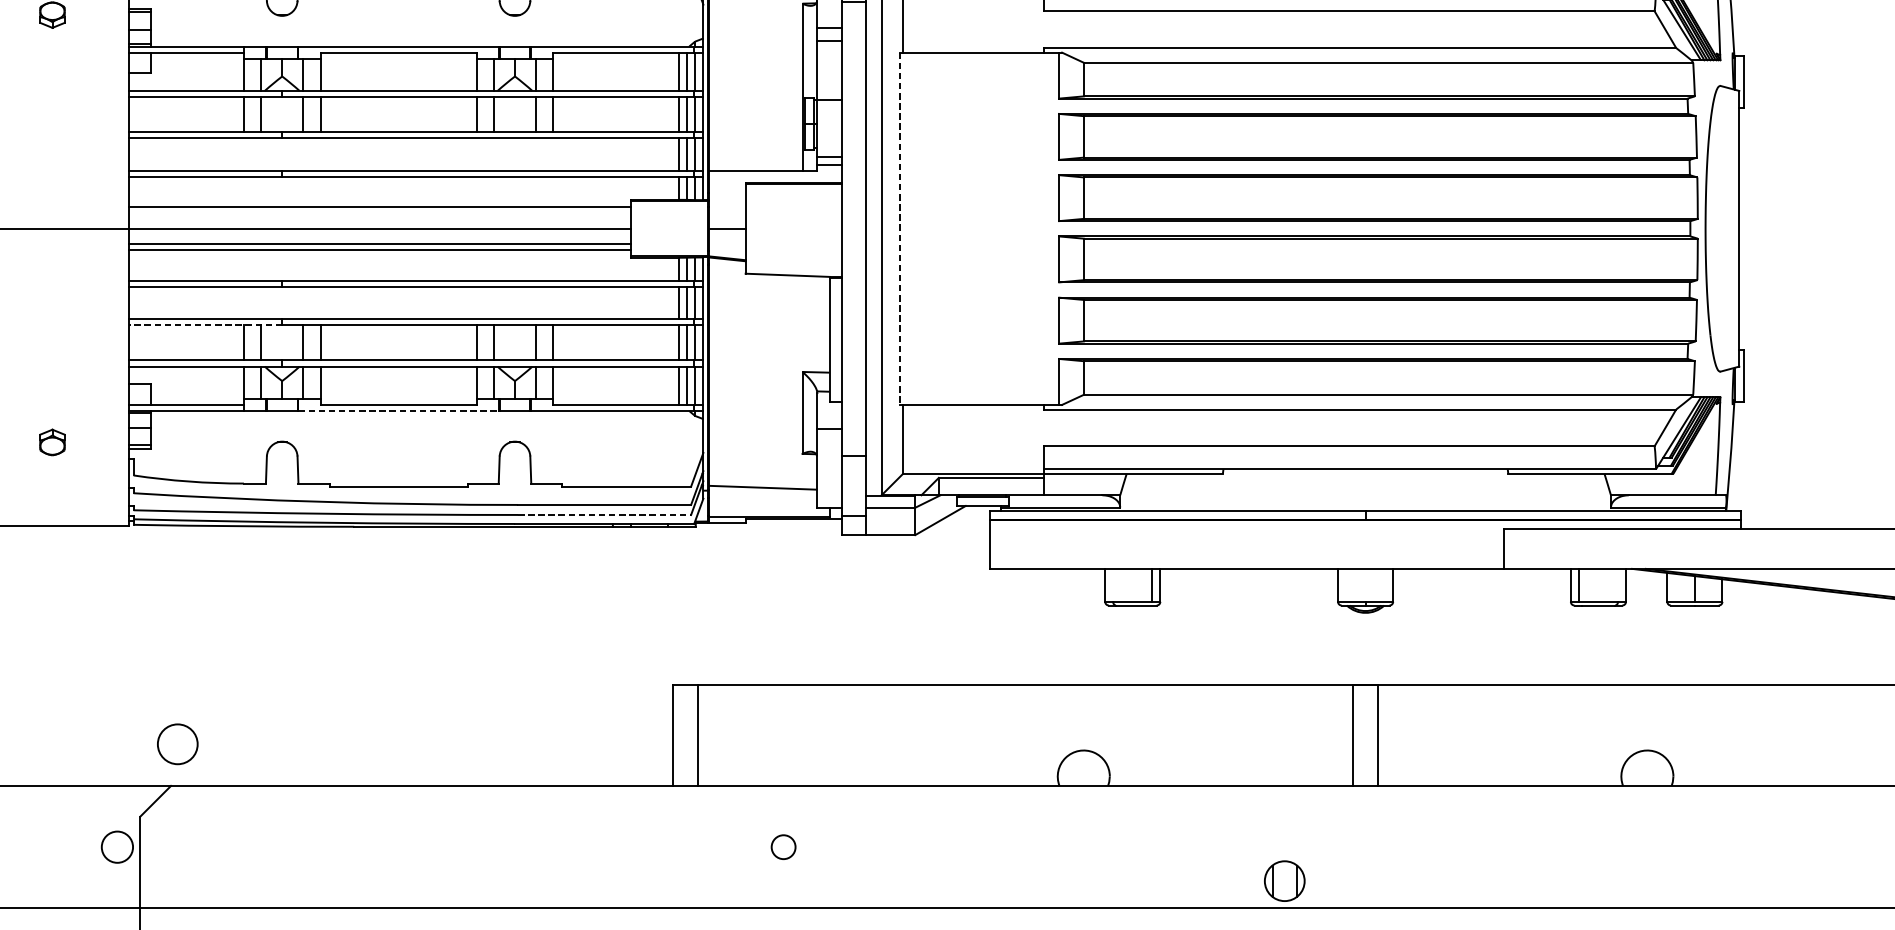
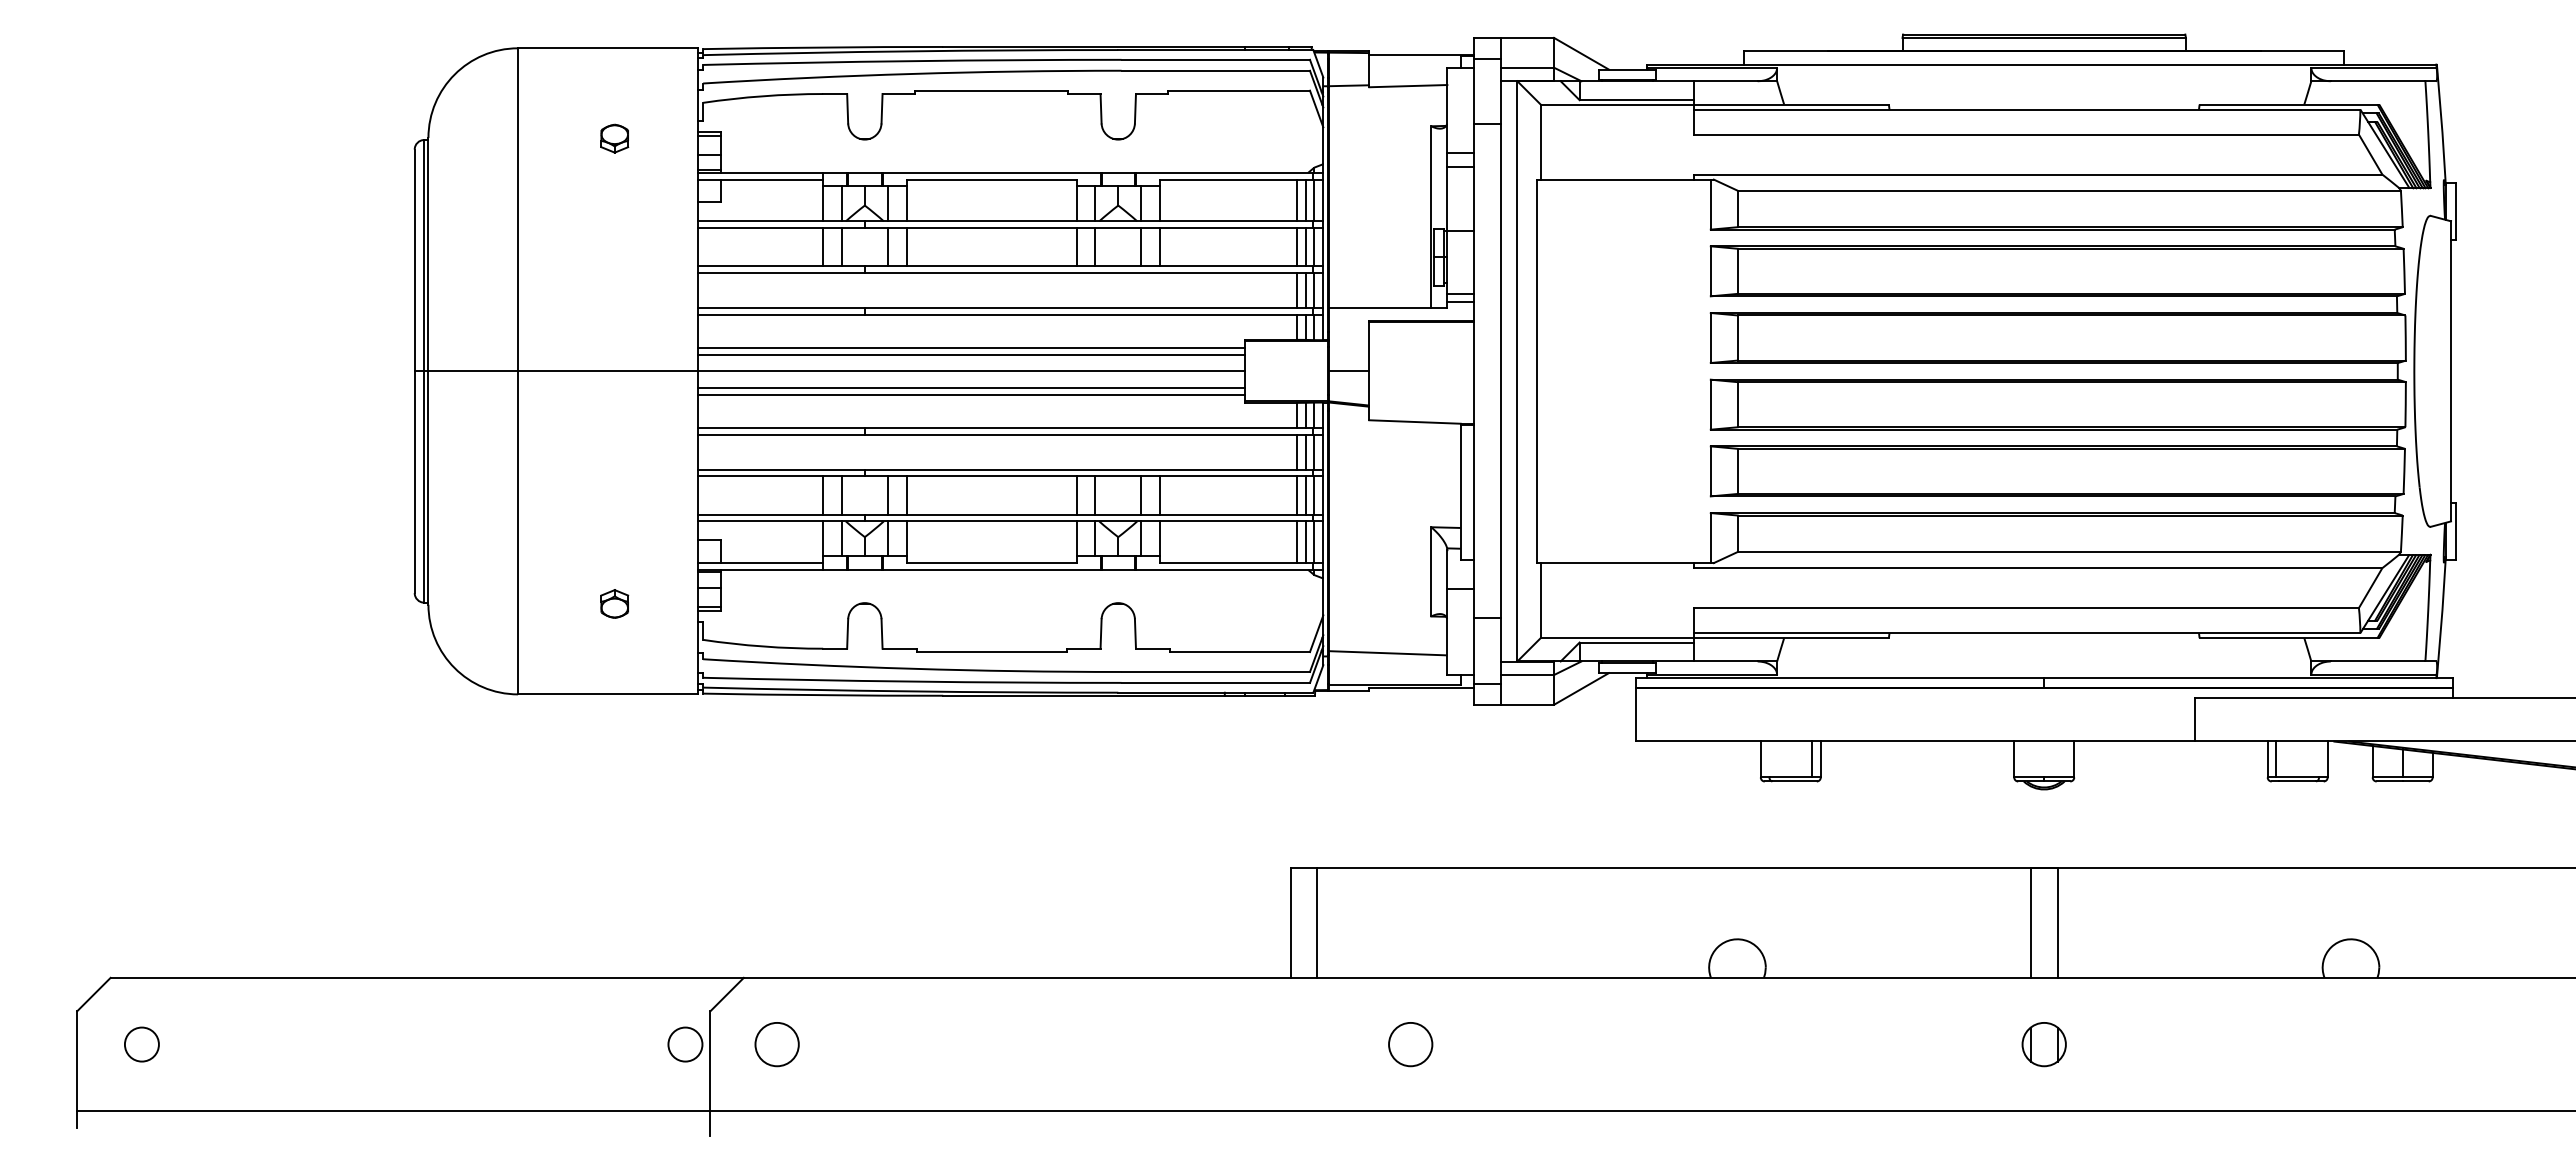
line: (380, 213) -> (971, 354), added
line: (900, 228) -> (1537, 371), dashed -> solid
line: (205, 325) -> (781, 476), dashed -> solid
line: (399, 410) -> (992, 569), dashed -> solid
line: (605, 514) -> (1216, 682), dashed -> solid
circle: (177, 744) -> (776, 1044), moved
circle: (783, 847) -> (1410, 1044), size x1.67
part: (1284, 881) -> (2043, 1044), moved

